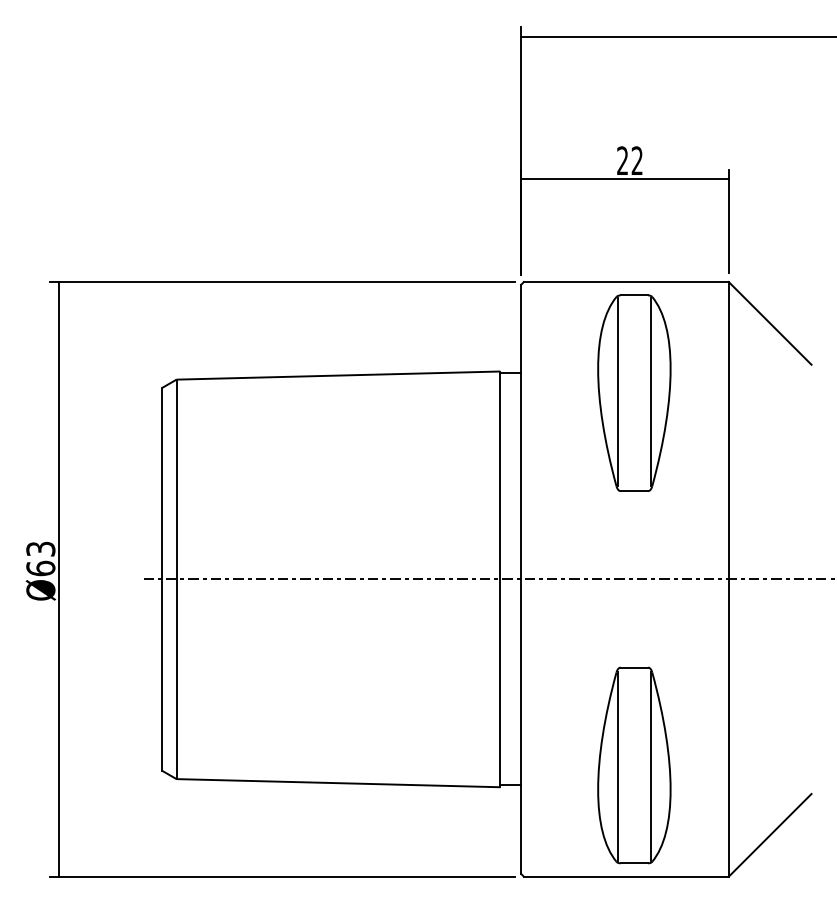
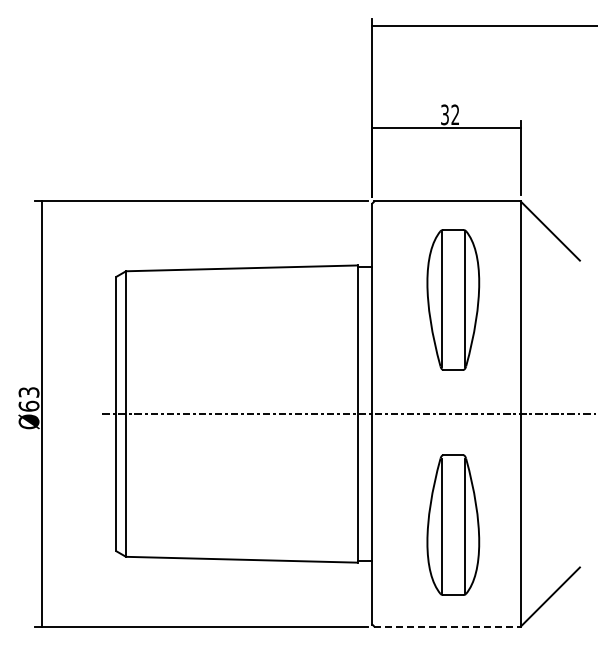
text: (622, 161) -> (444, 115), 22 -> 32
part: (634, 392) -> (453, 299), moved
part: (634, 764) -> (453, 524), moved
line: (627, 876) -> (448, 626), solid -> dashed

